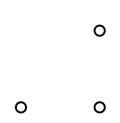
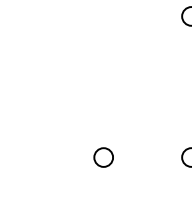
circle: (20, 107) -> (102, 157), moved

